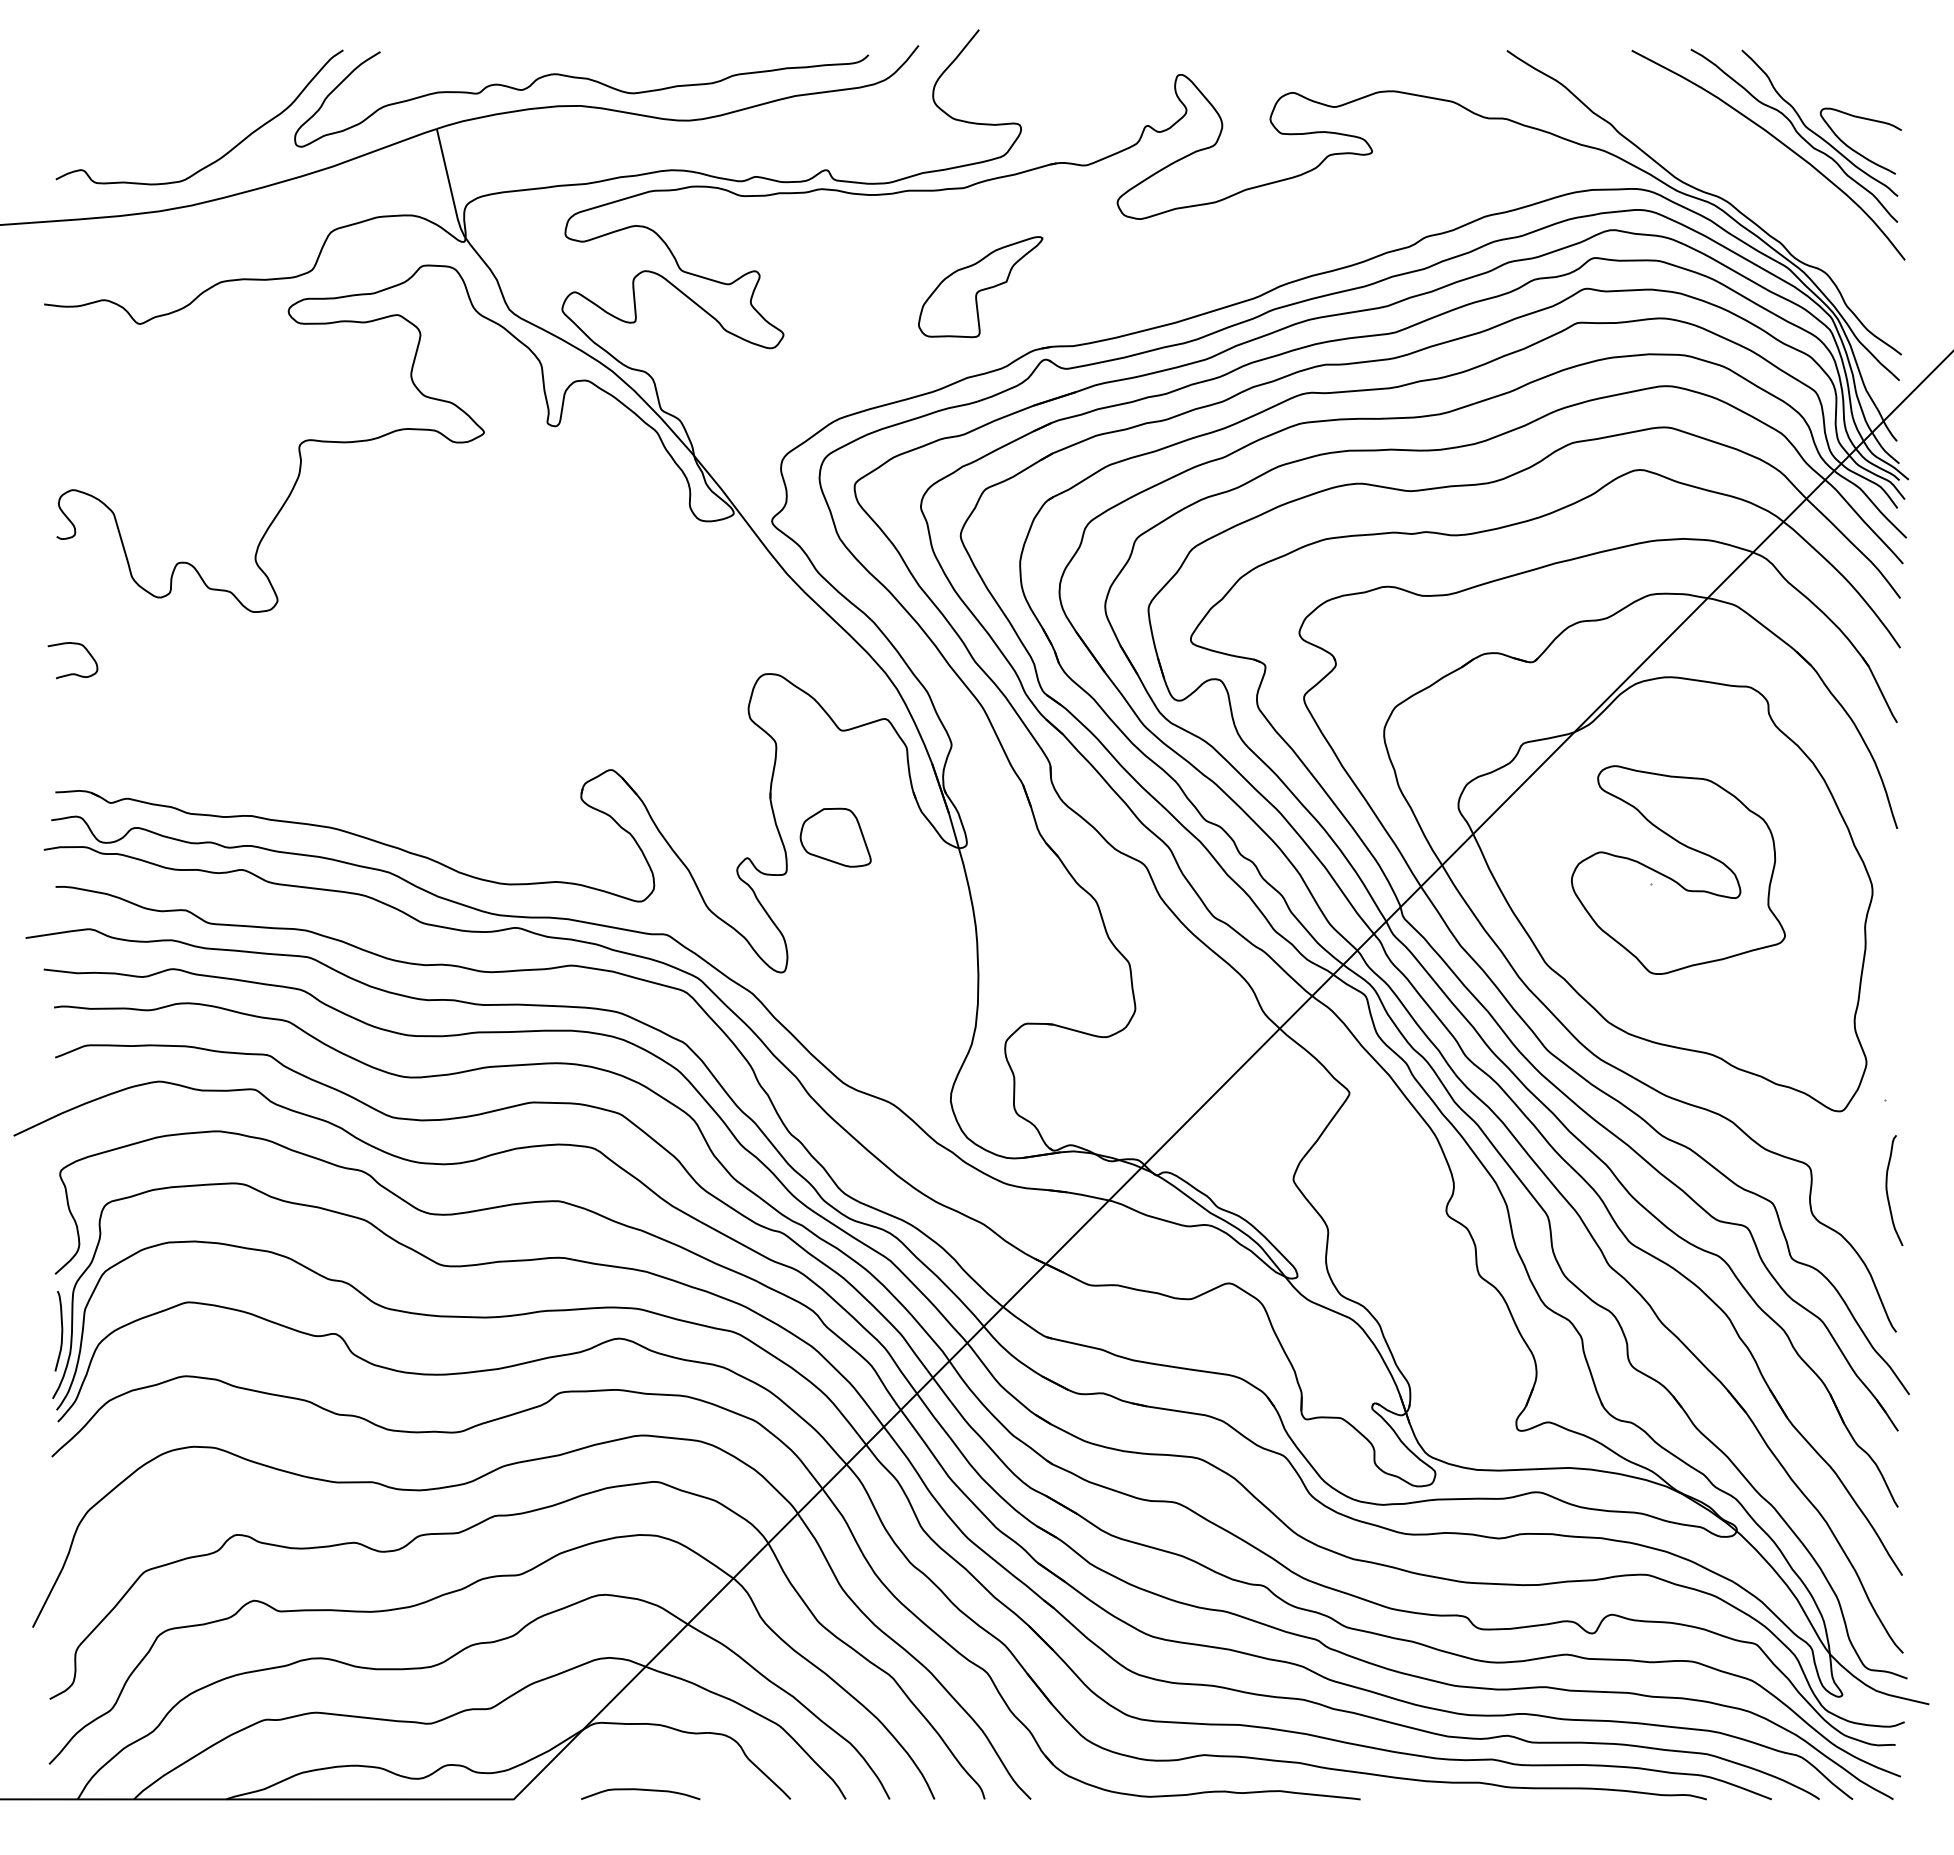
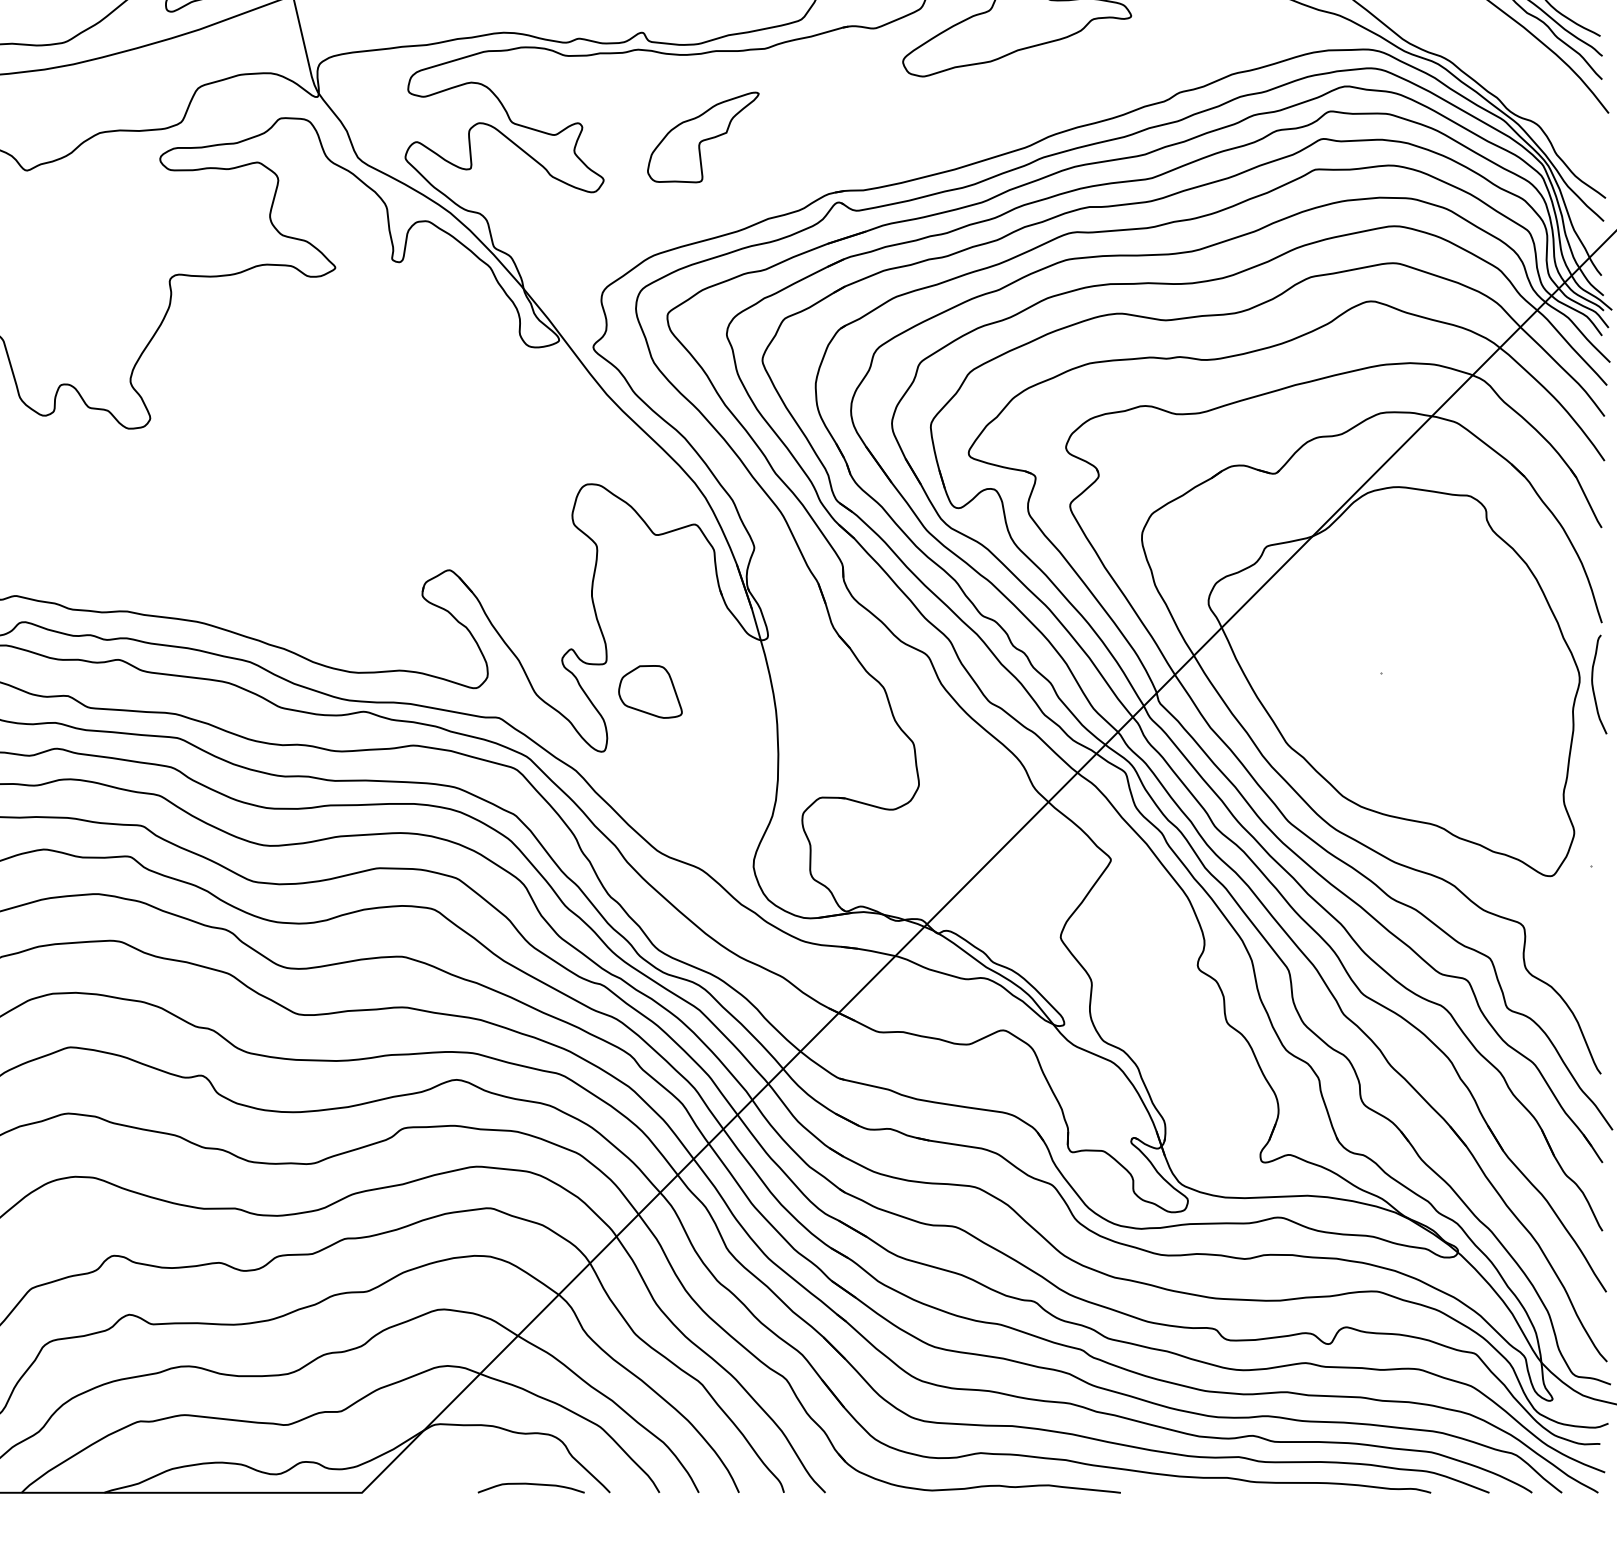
part: (980, 287) -> (703, 137), moved
part: (835, 837) -> (650, 691), moved
part: (1672, 878) -> (1400, 667), removed
curve: (1888, 1193) -> (1593, 687), moved
curve: (640, 1790) -> (531, 1484), moved

